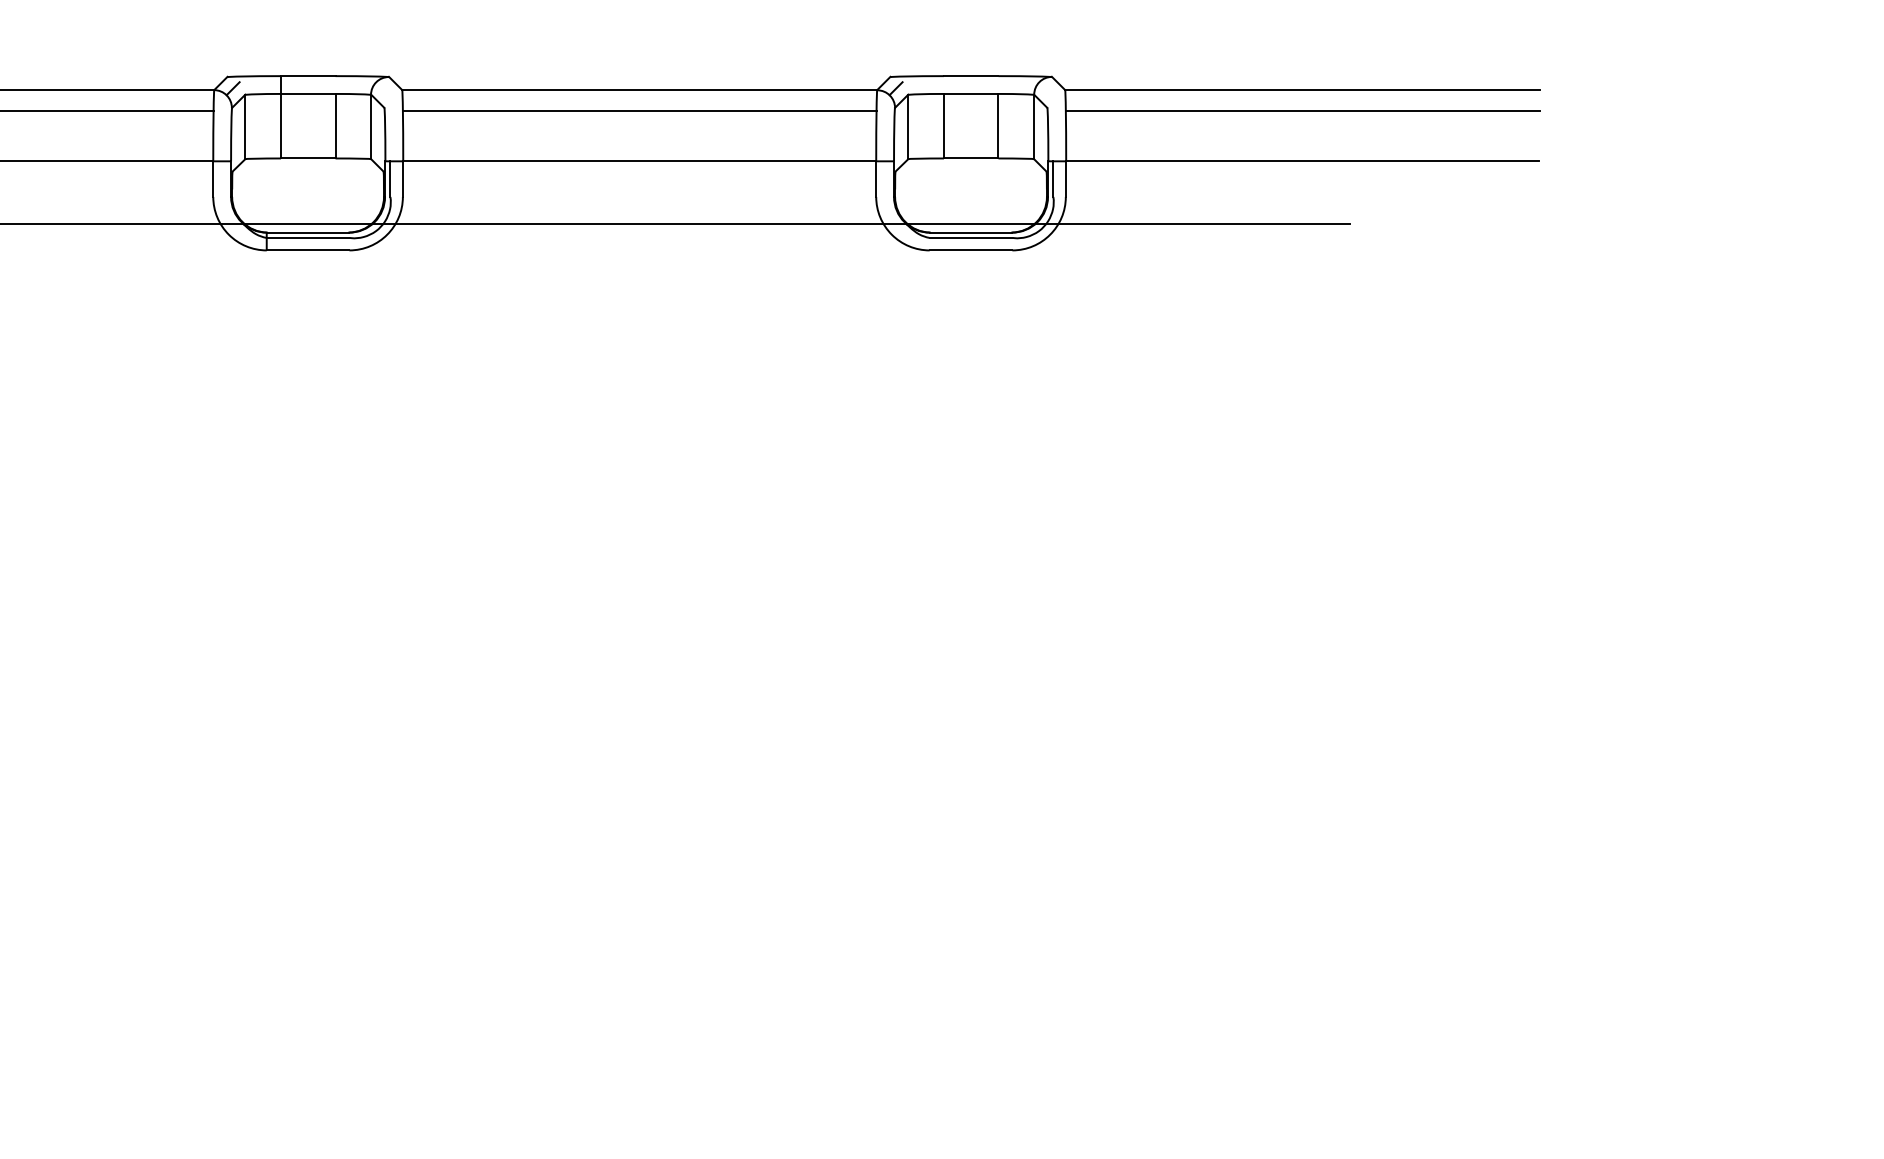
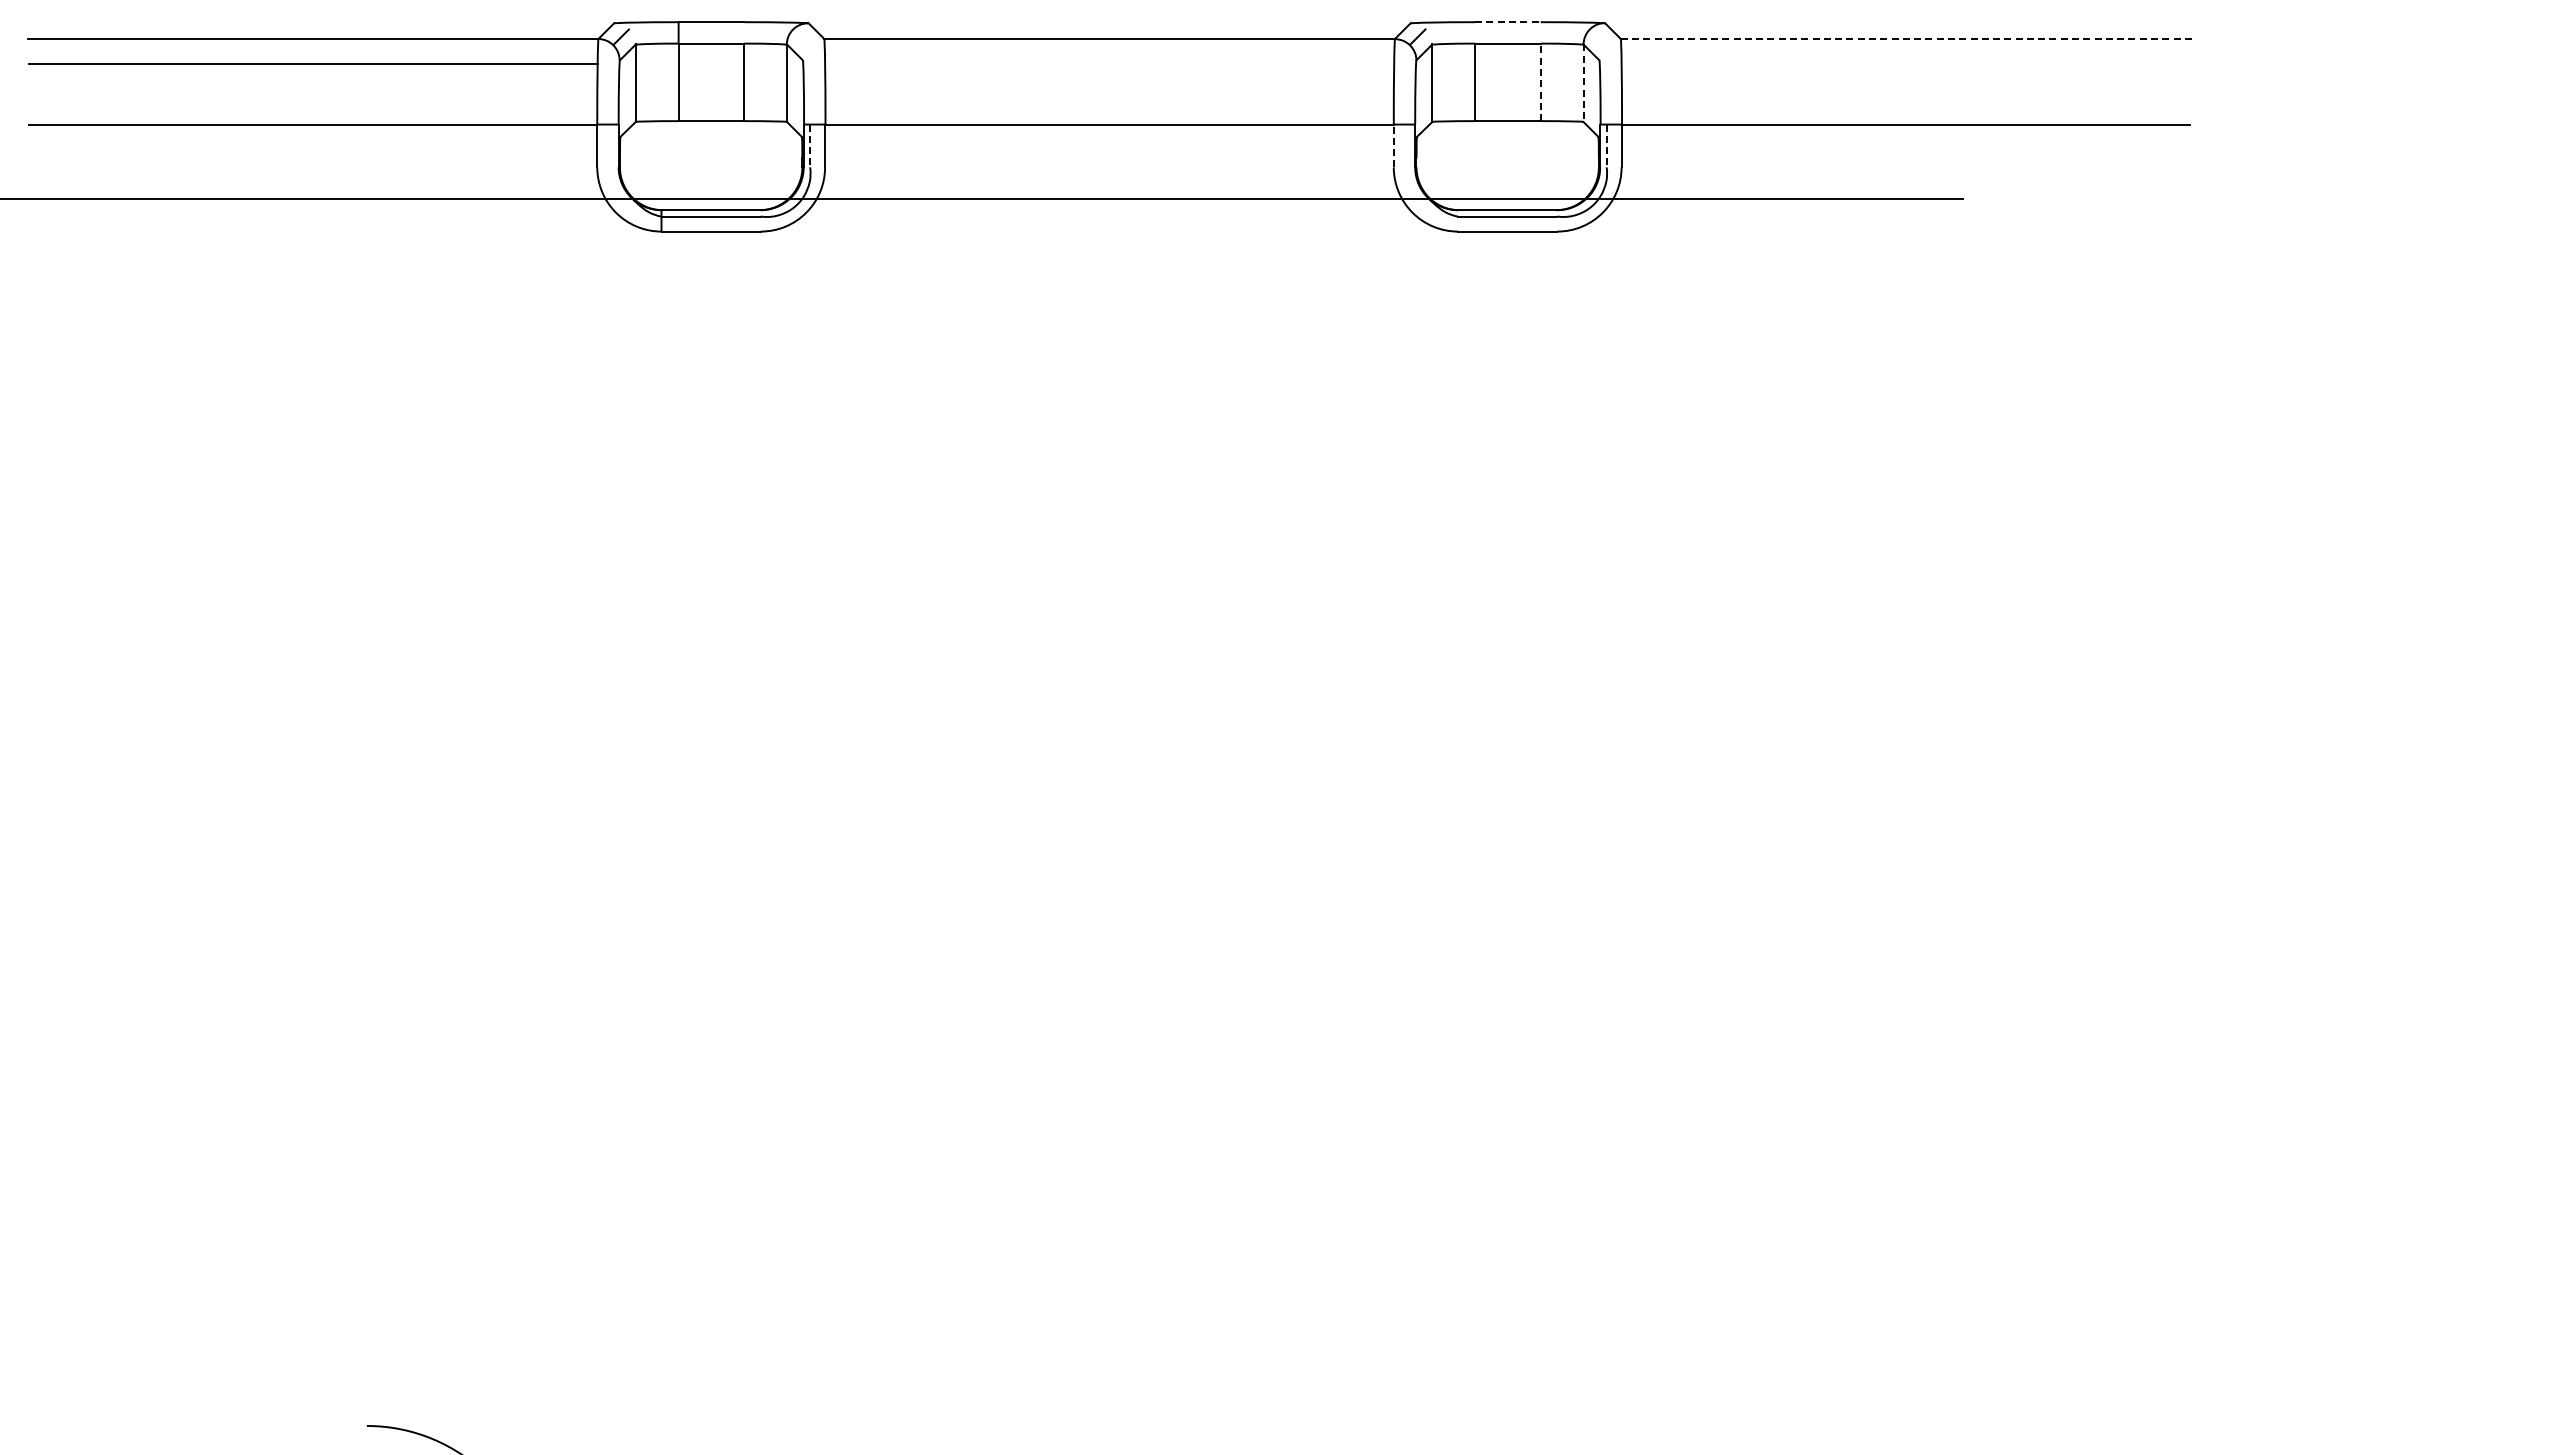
line: (970, 76) -> (1507, 22), solid -> dashed
line: (1302, 89) -> (1906, 38), solid -> dashed
line: (639, 111) -> (1109, 64), removed
line: (1302, 111) -> (1905, 64), removed
line: (998, 126) -> (1540, 82), solid -> dashed
line: (1034, 127) -> (1583, 83), solid -> dashed
line: (875, 178) -> (1393, 145), solid -> dashed
line: (390, 179) -> (810, 146), solid -> dashed
line: (1053, 179) -> (1606, 146), solid -> dashed

